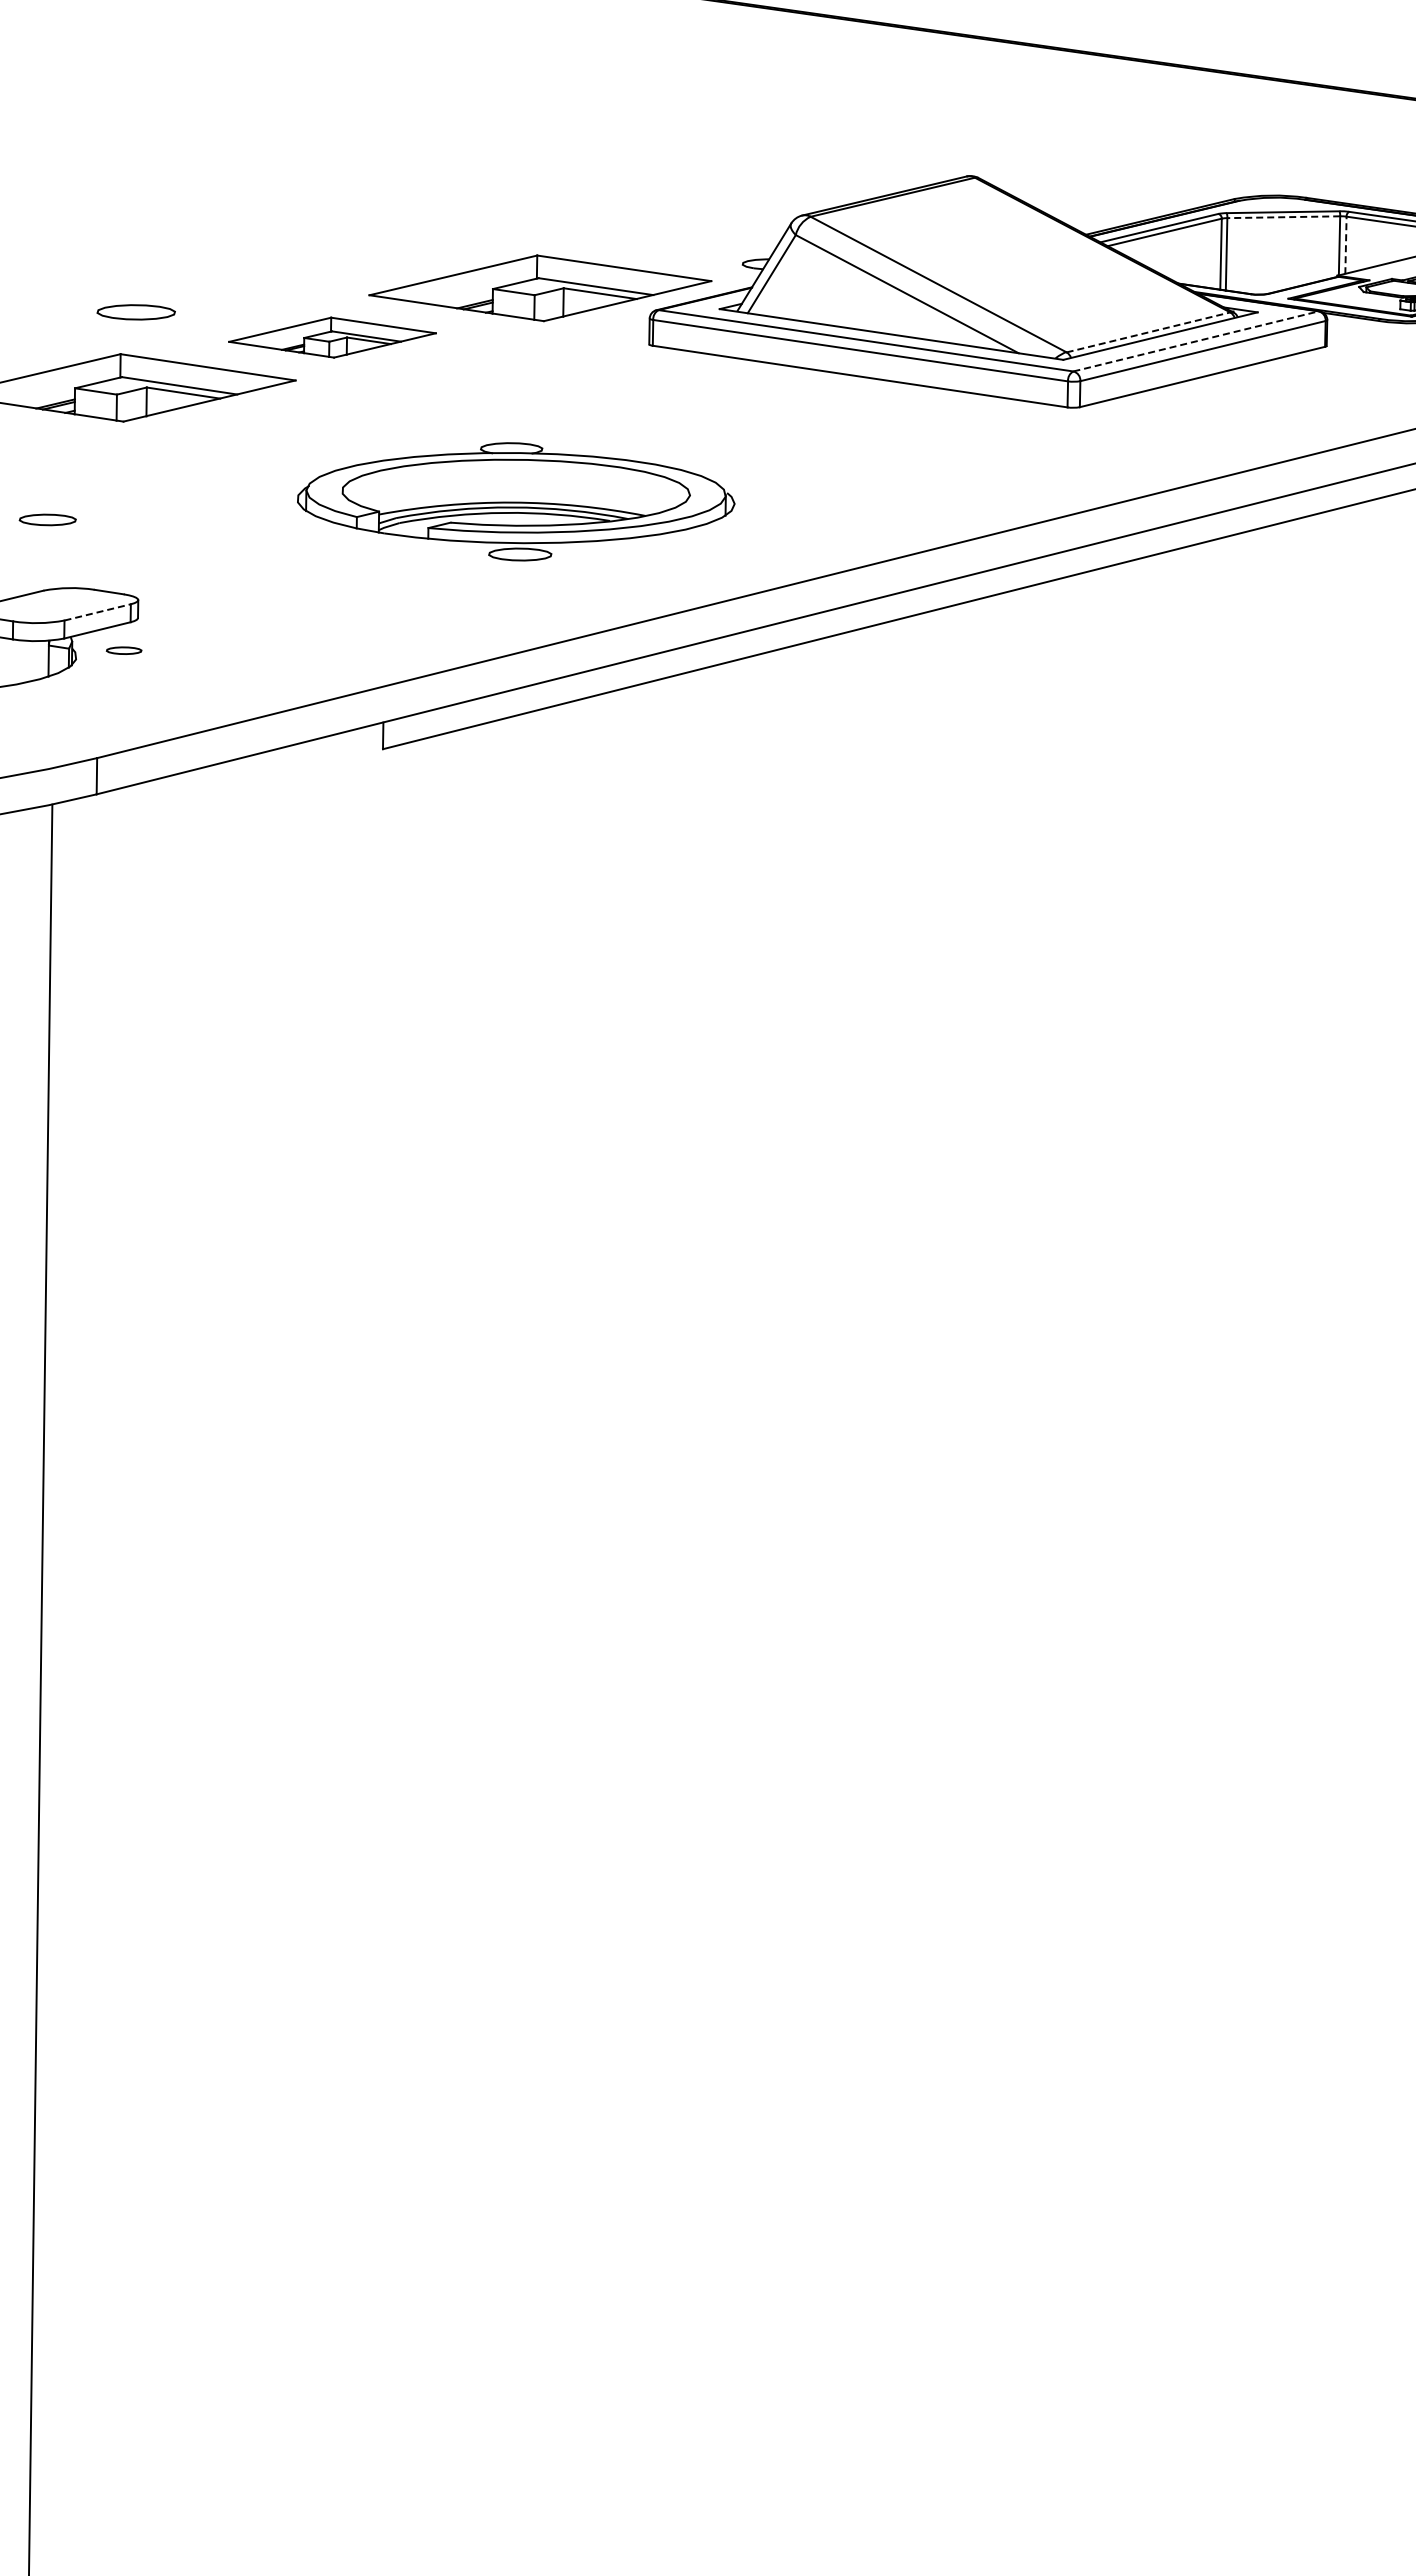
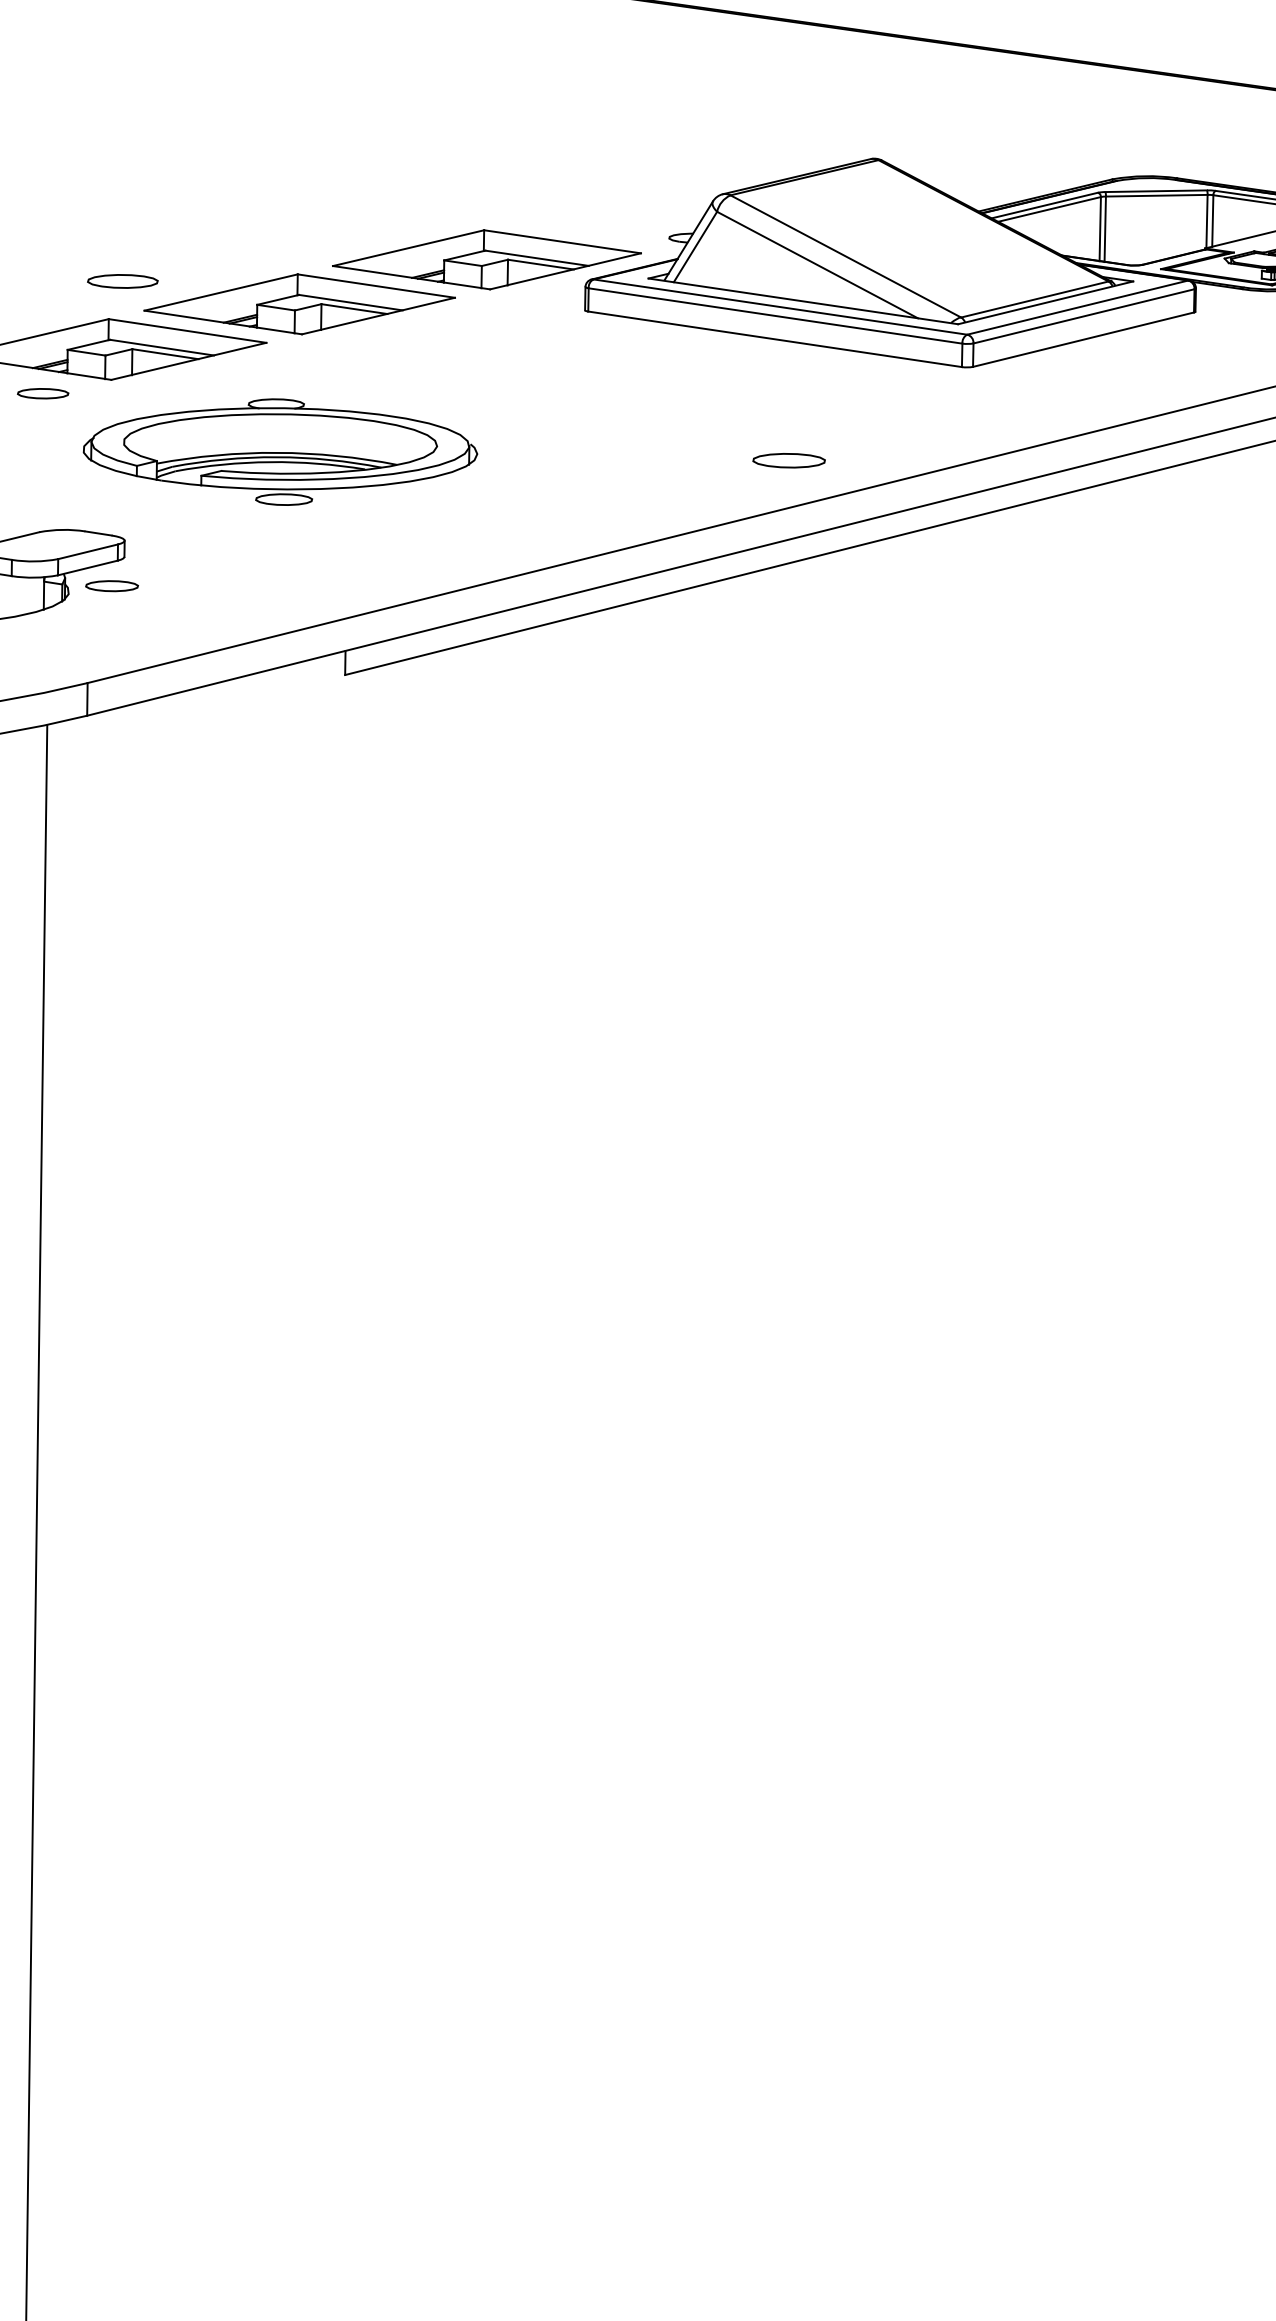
line: (1283, 217) -> (1156, 195), dashed -> solid
line: (1345, 245) -> (1212, 221), dashed -> solid
line: (1148, 332) -> (1034, 299), dashed -> solid
part: (332, 337) -> (299, 304), size x1.67
line: (1196, 341) -> (1078, 307), dashed -> solid
part: (516, 501) -> (280, 451), moved
part: (875, 510) -> (788, 459), added
part: (47, 519) -> (42, 393), moved
line: (98, 612) -> (88, 551), dashed -> solid
part: (123, 650) -> (111, 586), size x1.67

